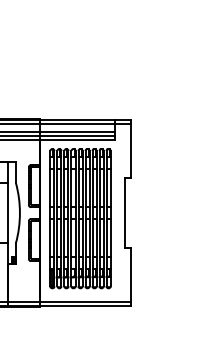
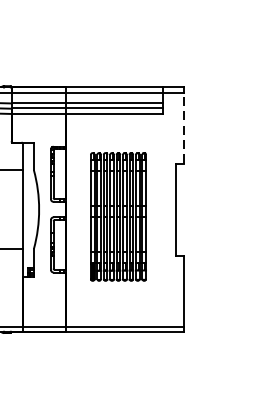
line: (130, 150) -> (183, 127), solid -> dashed
part: (80, 218) -> (118, 216), size x0.7

